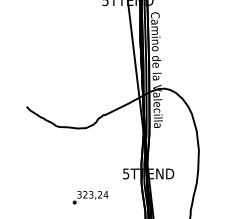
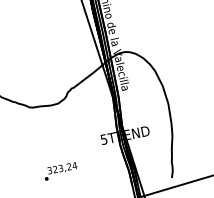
text: (90, 197) -> (60, 171), moved

